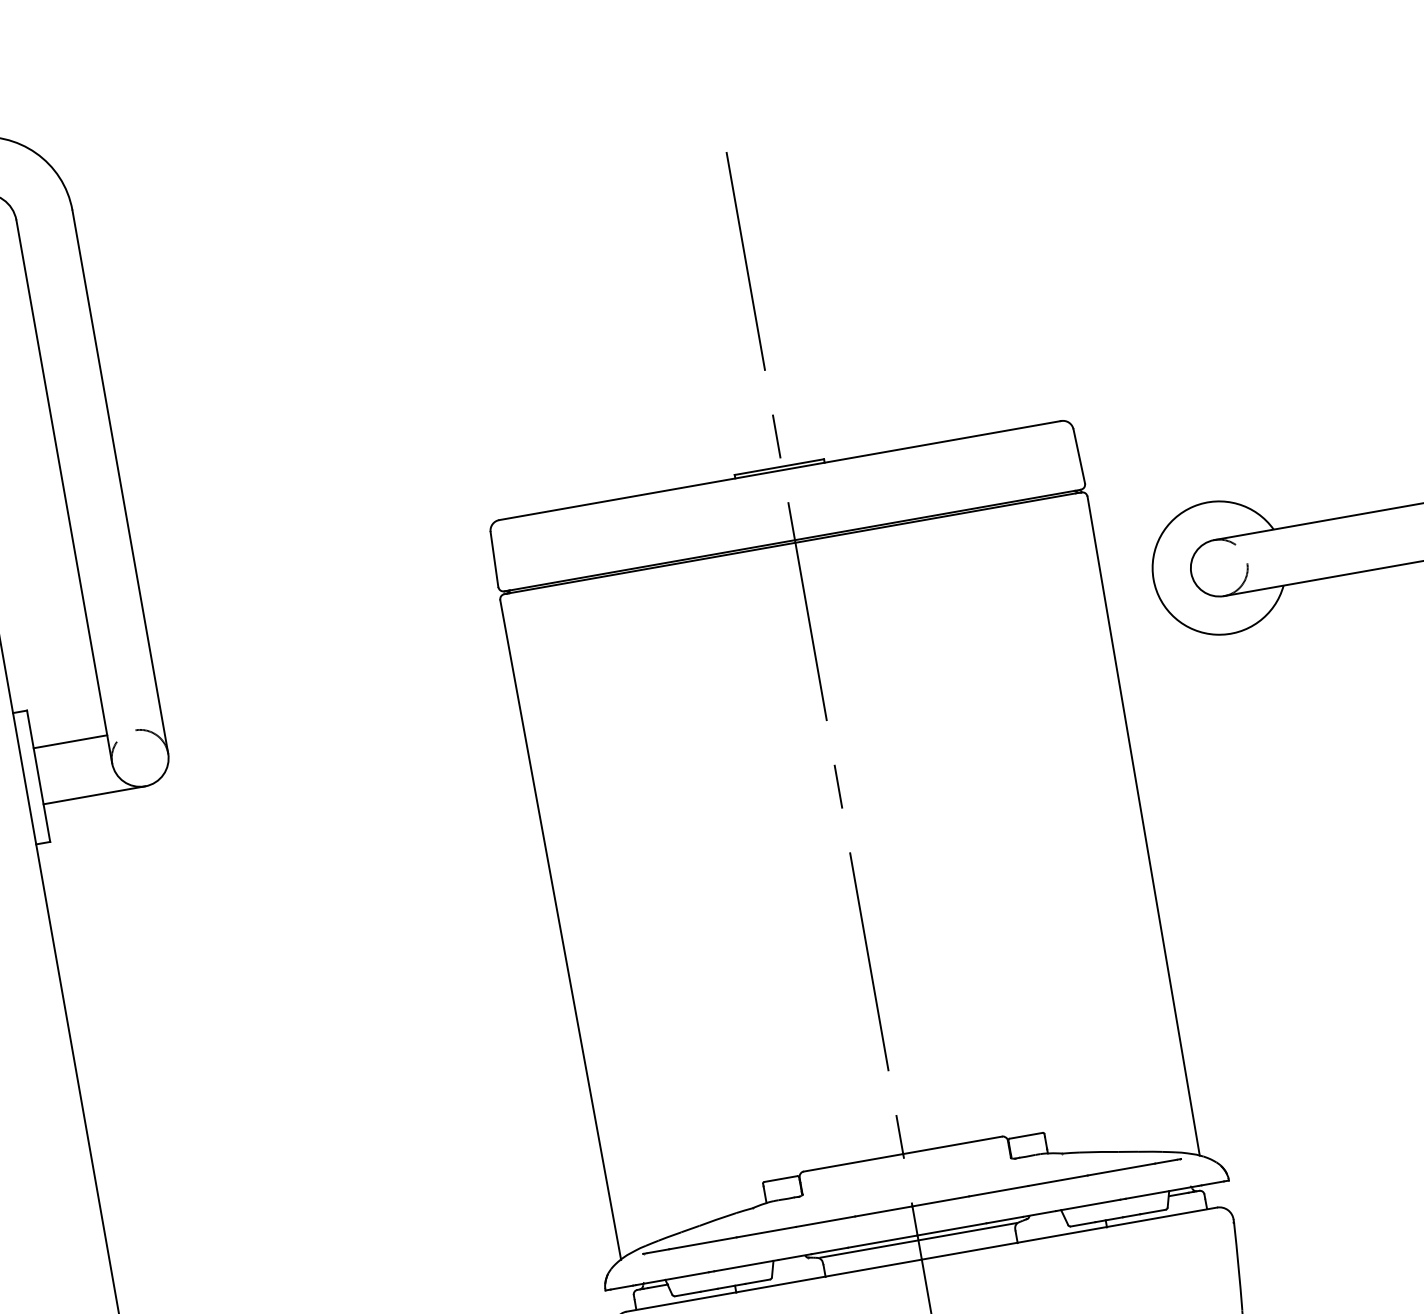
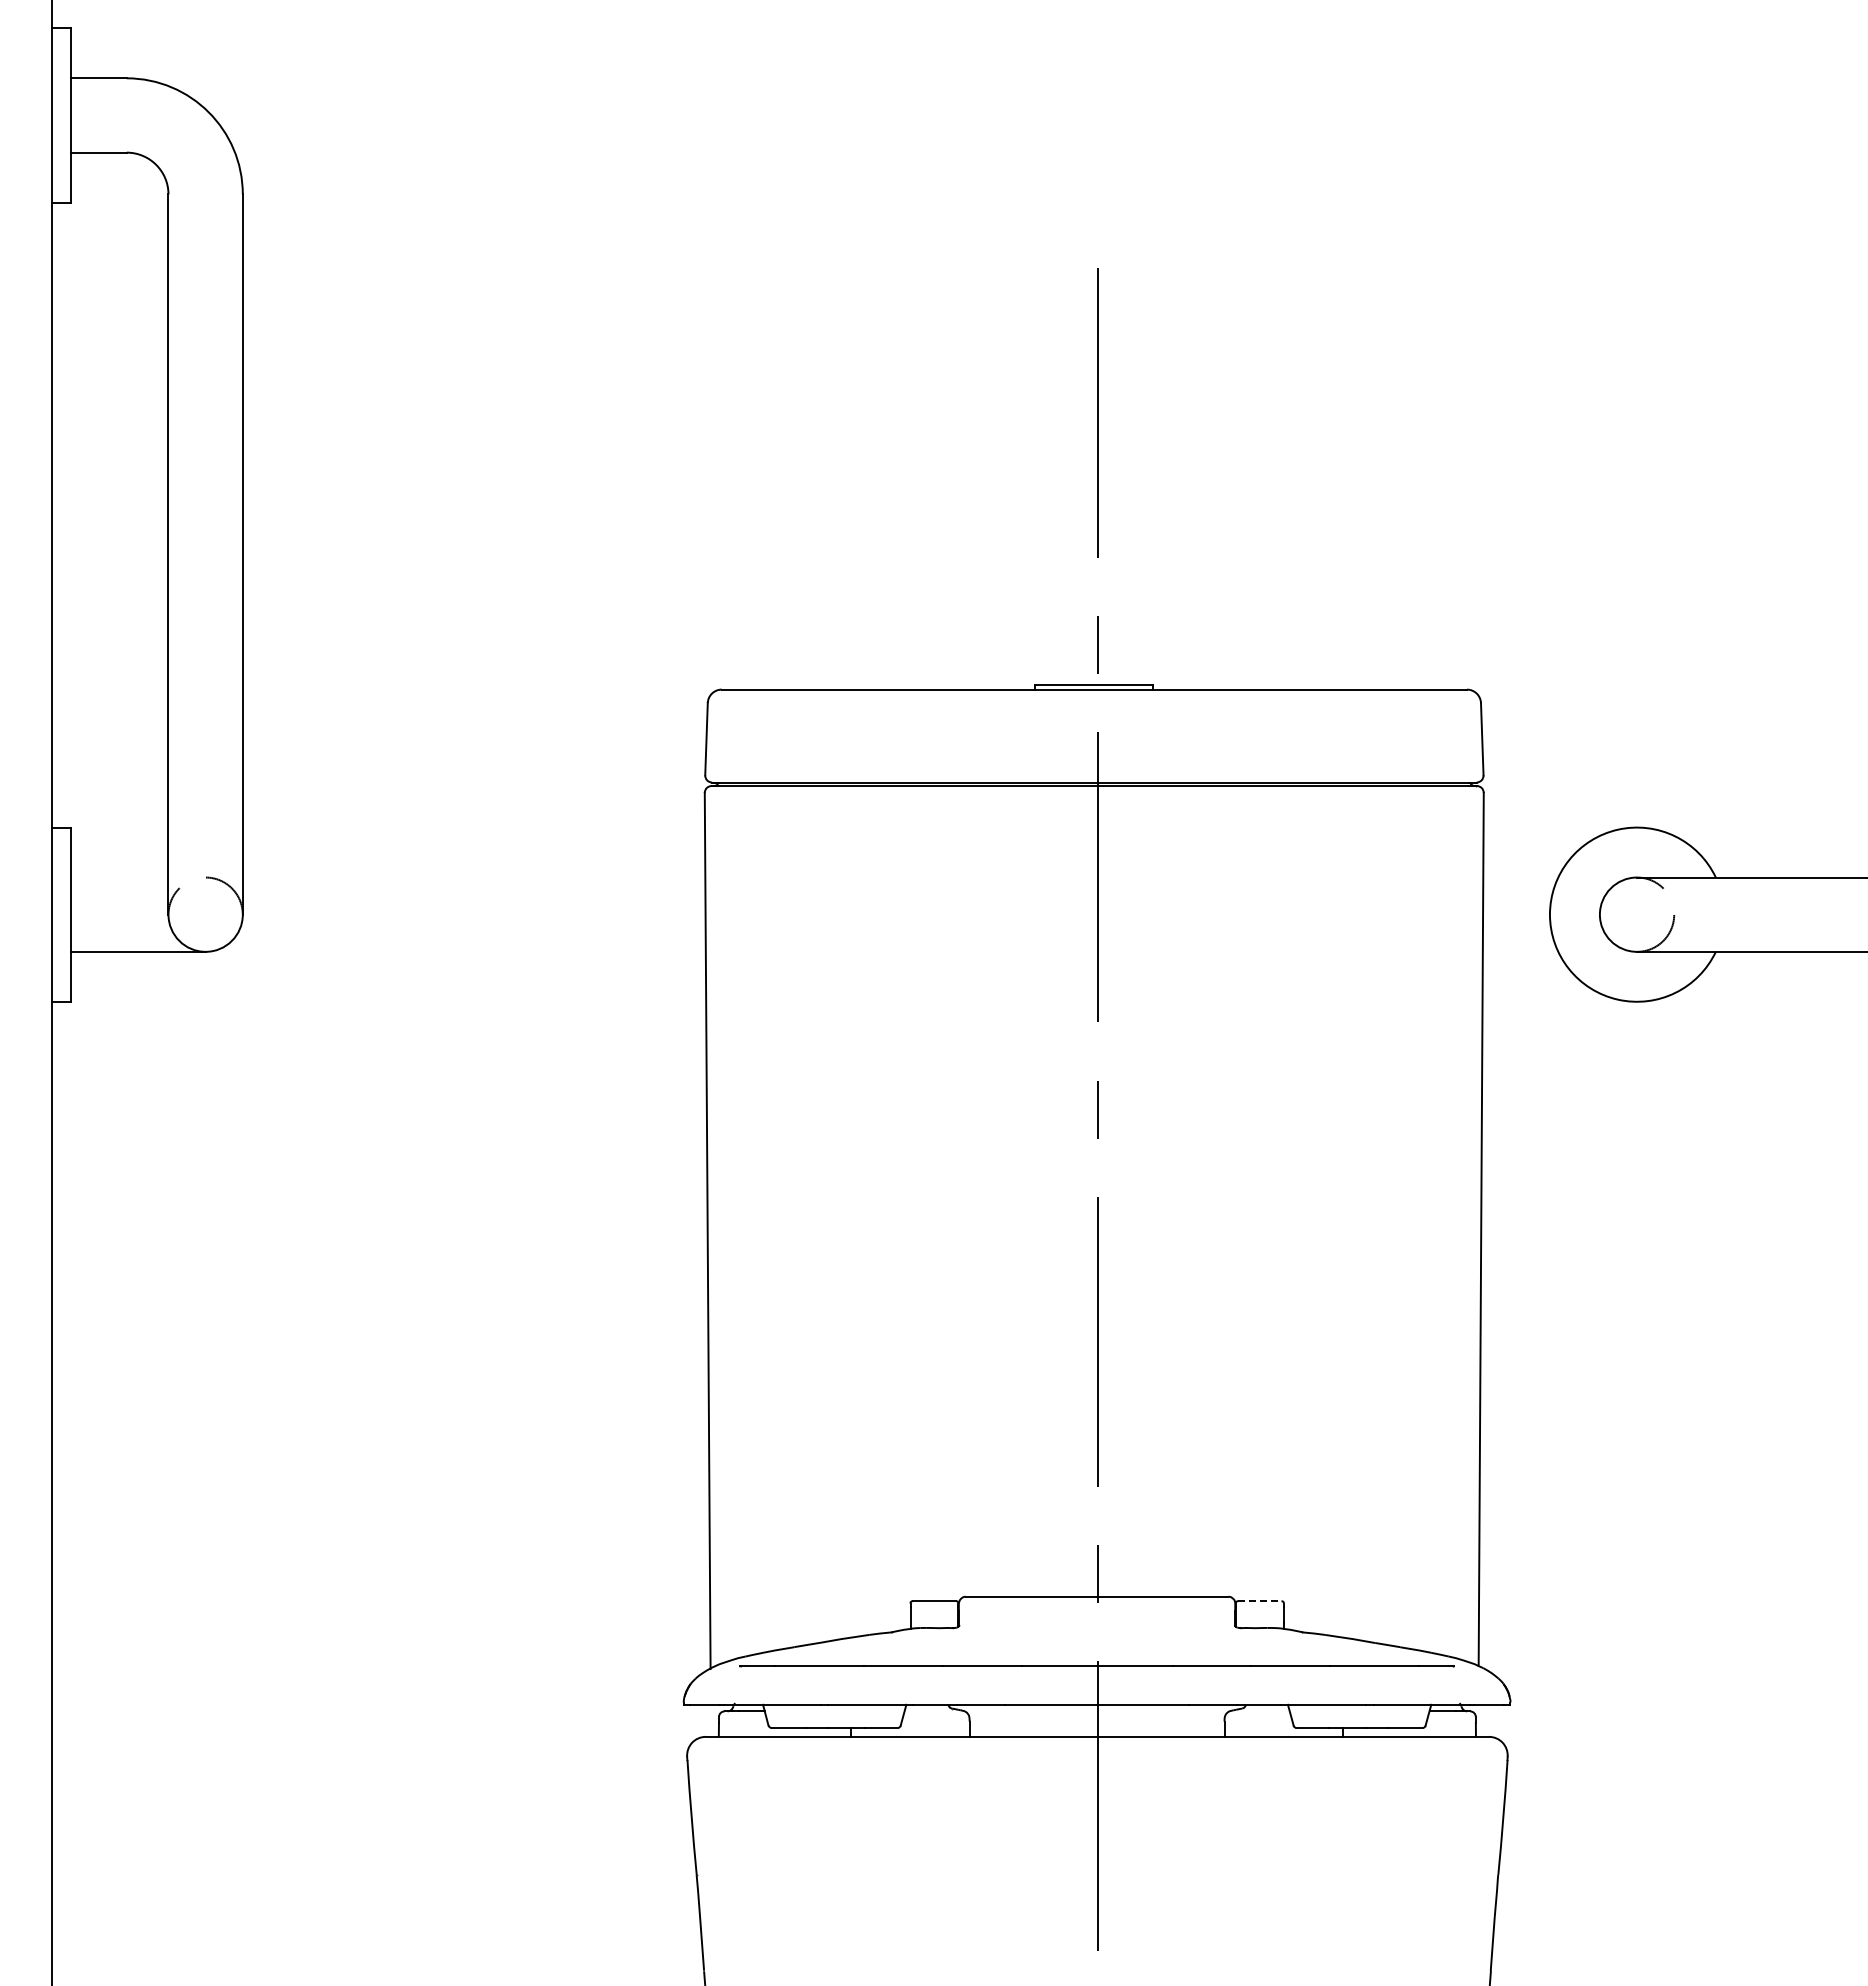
line: (70, 741) -> (119, 877), removed
line: (1025, 1136) -> (1259, 1601), solid -> dashed
line: (918, 1240) -> (1097, 1711), removed

